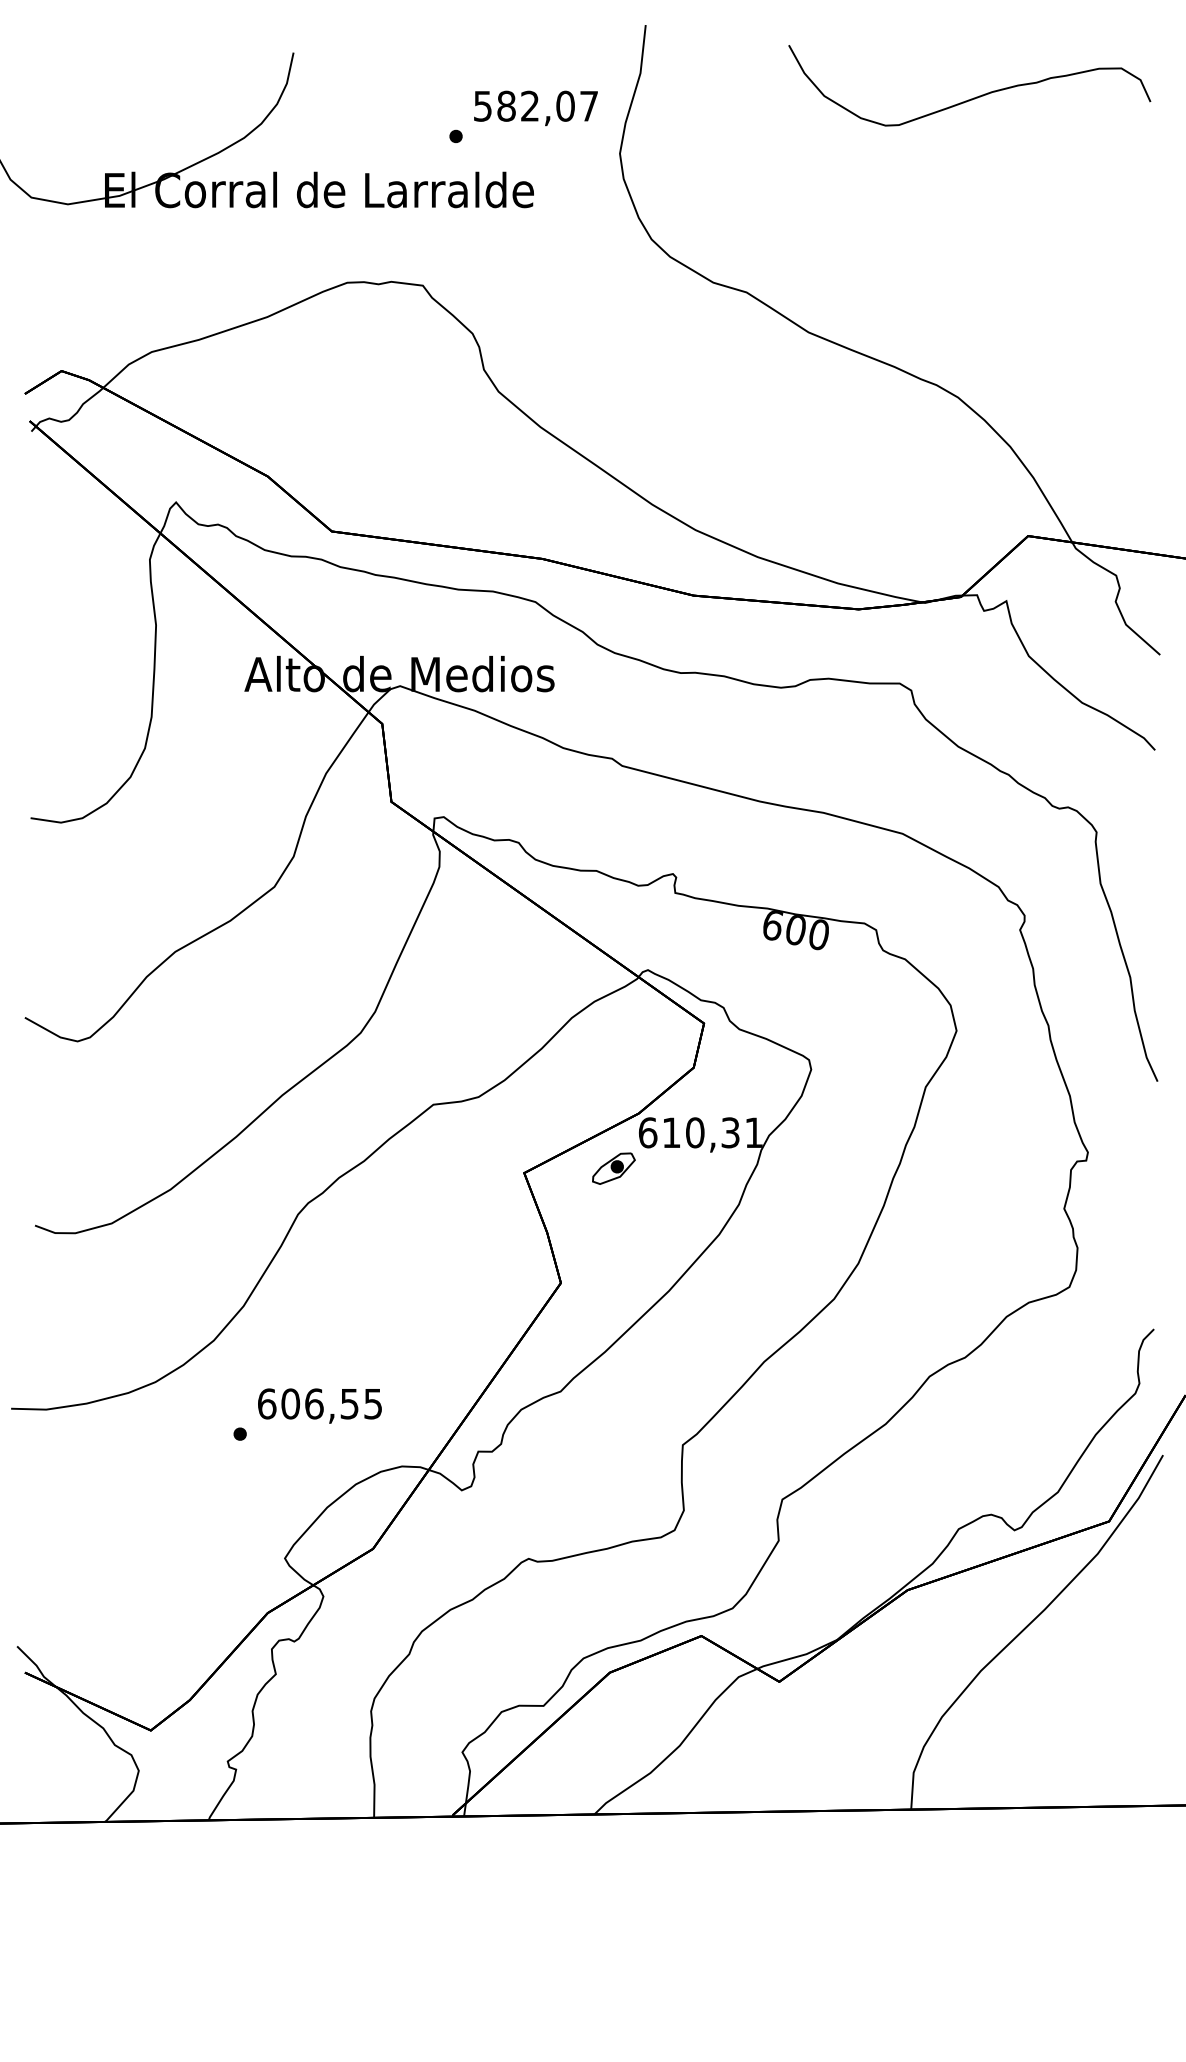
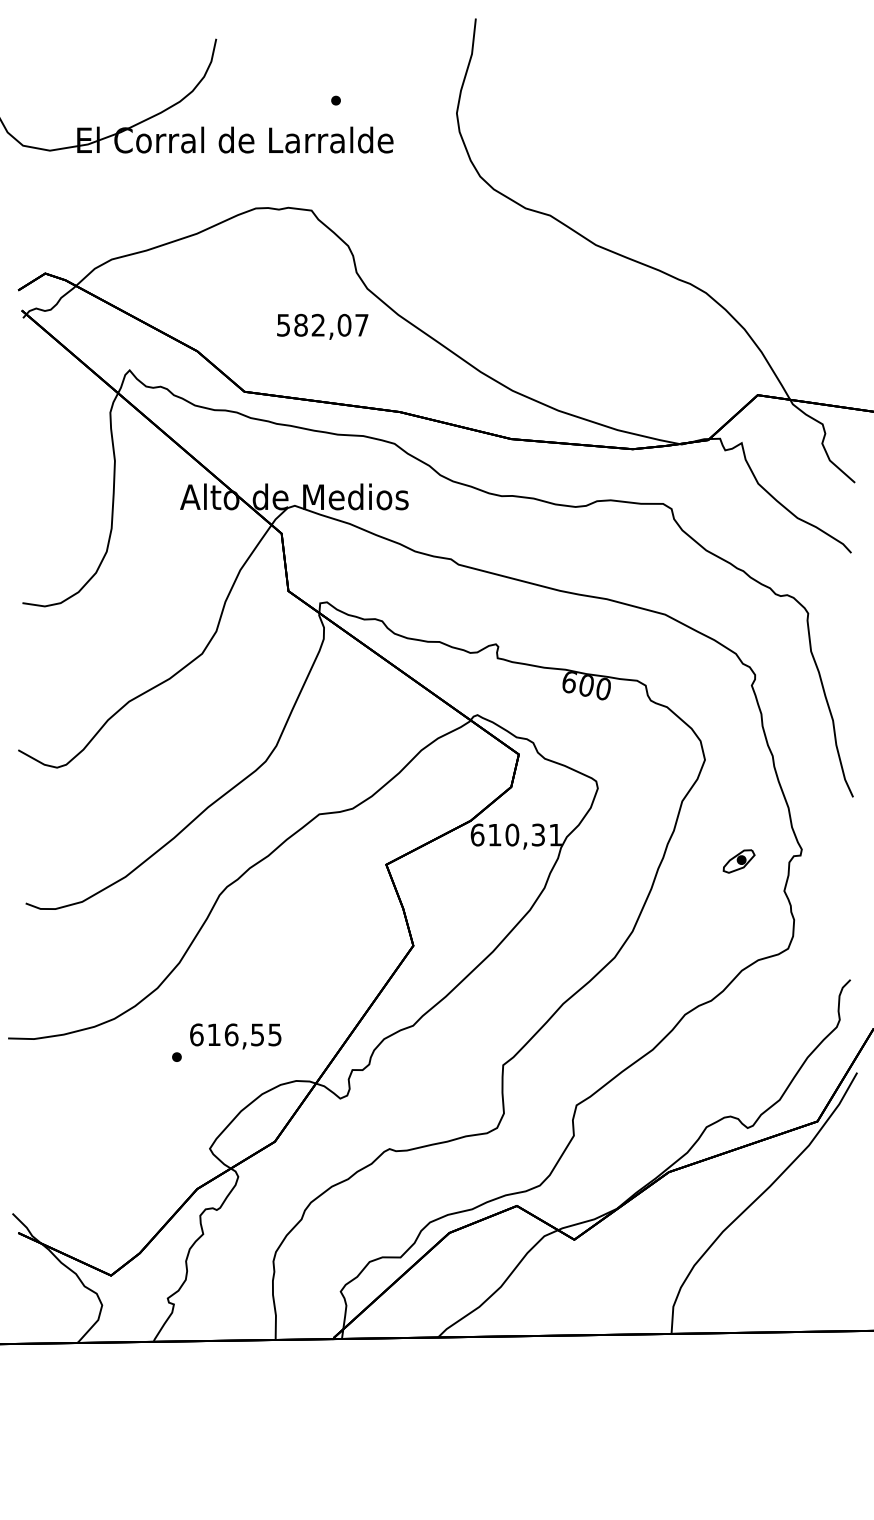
curve: (973, 97) -> (717, 71), removed
text: (535, 108) -> (322, 326), moved
part: (613, 1168) -> (738, 861), moved
text: (290, 1403) -> (214, 1034), 606,55 -> 616,55

